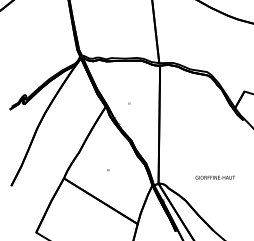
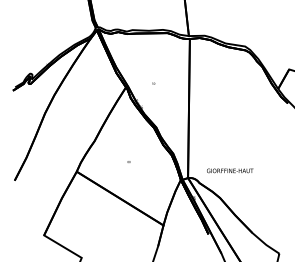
text: (214, 177) -> (229, 170), moved

